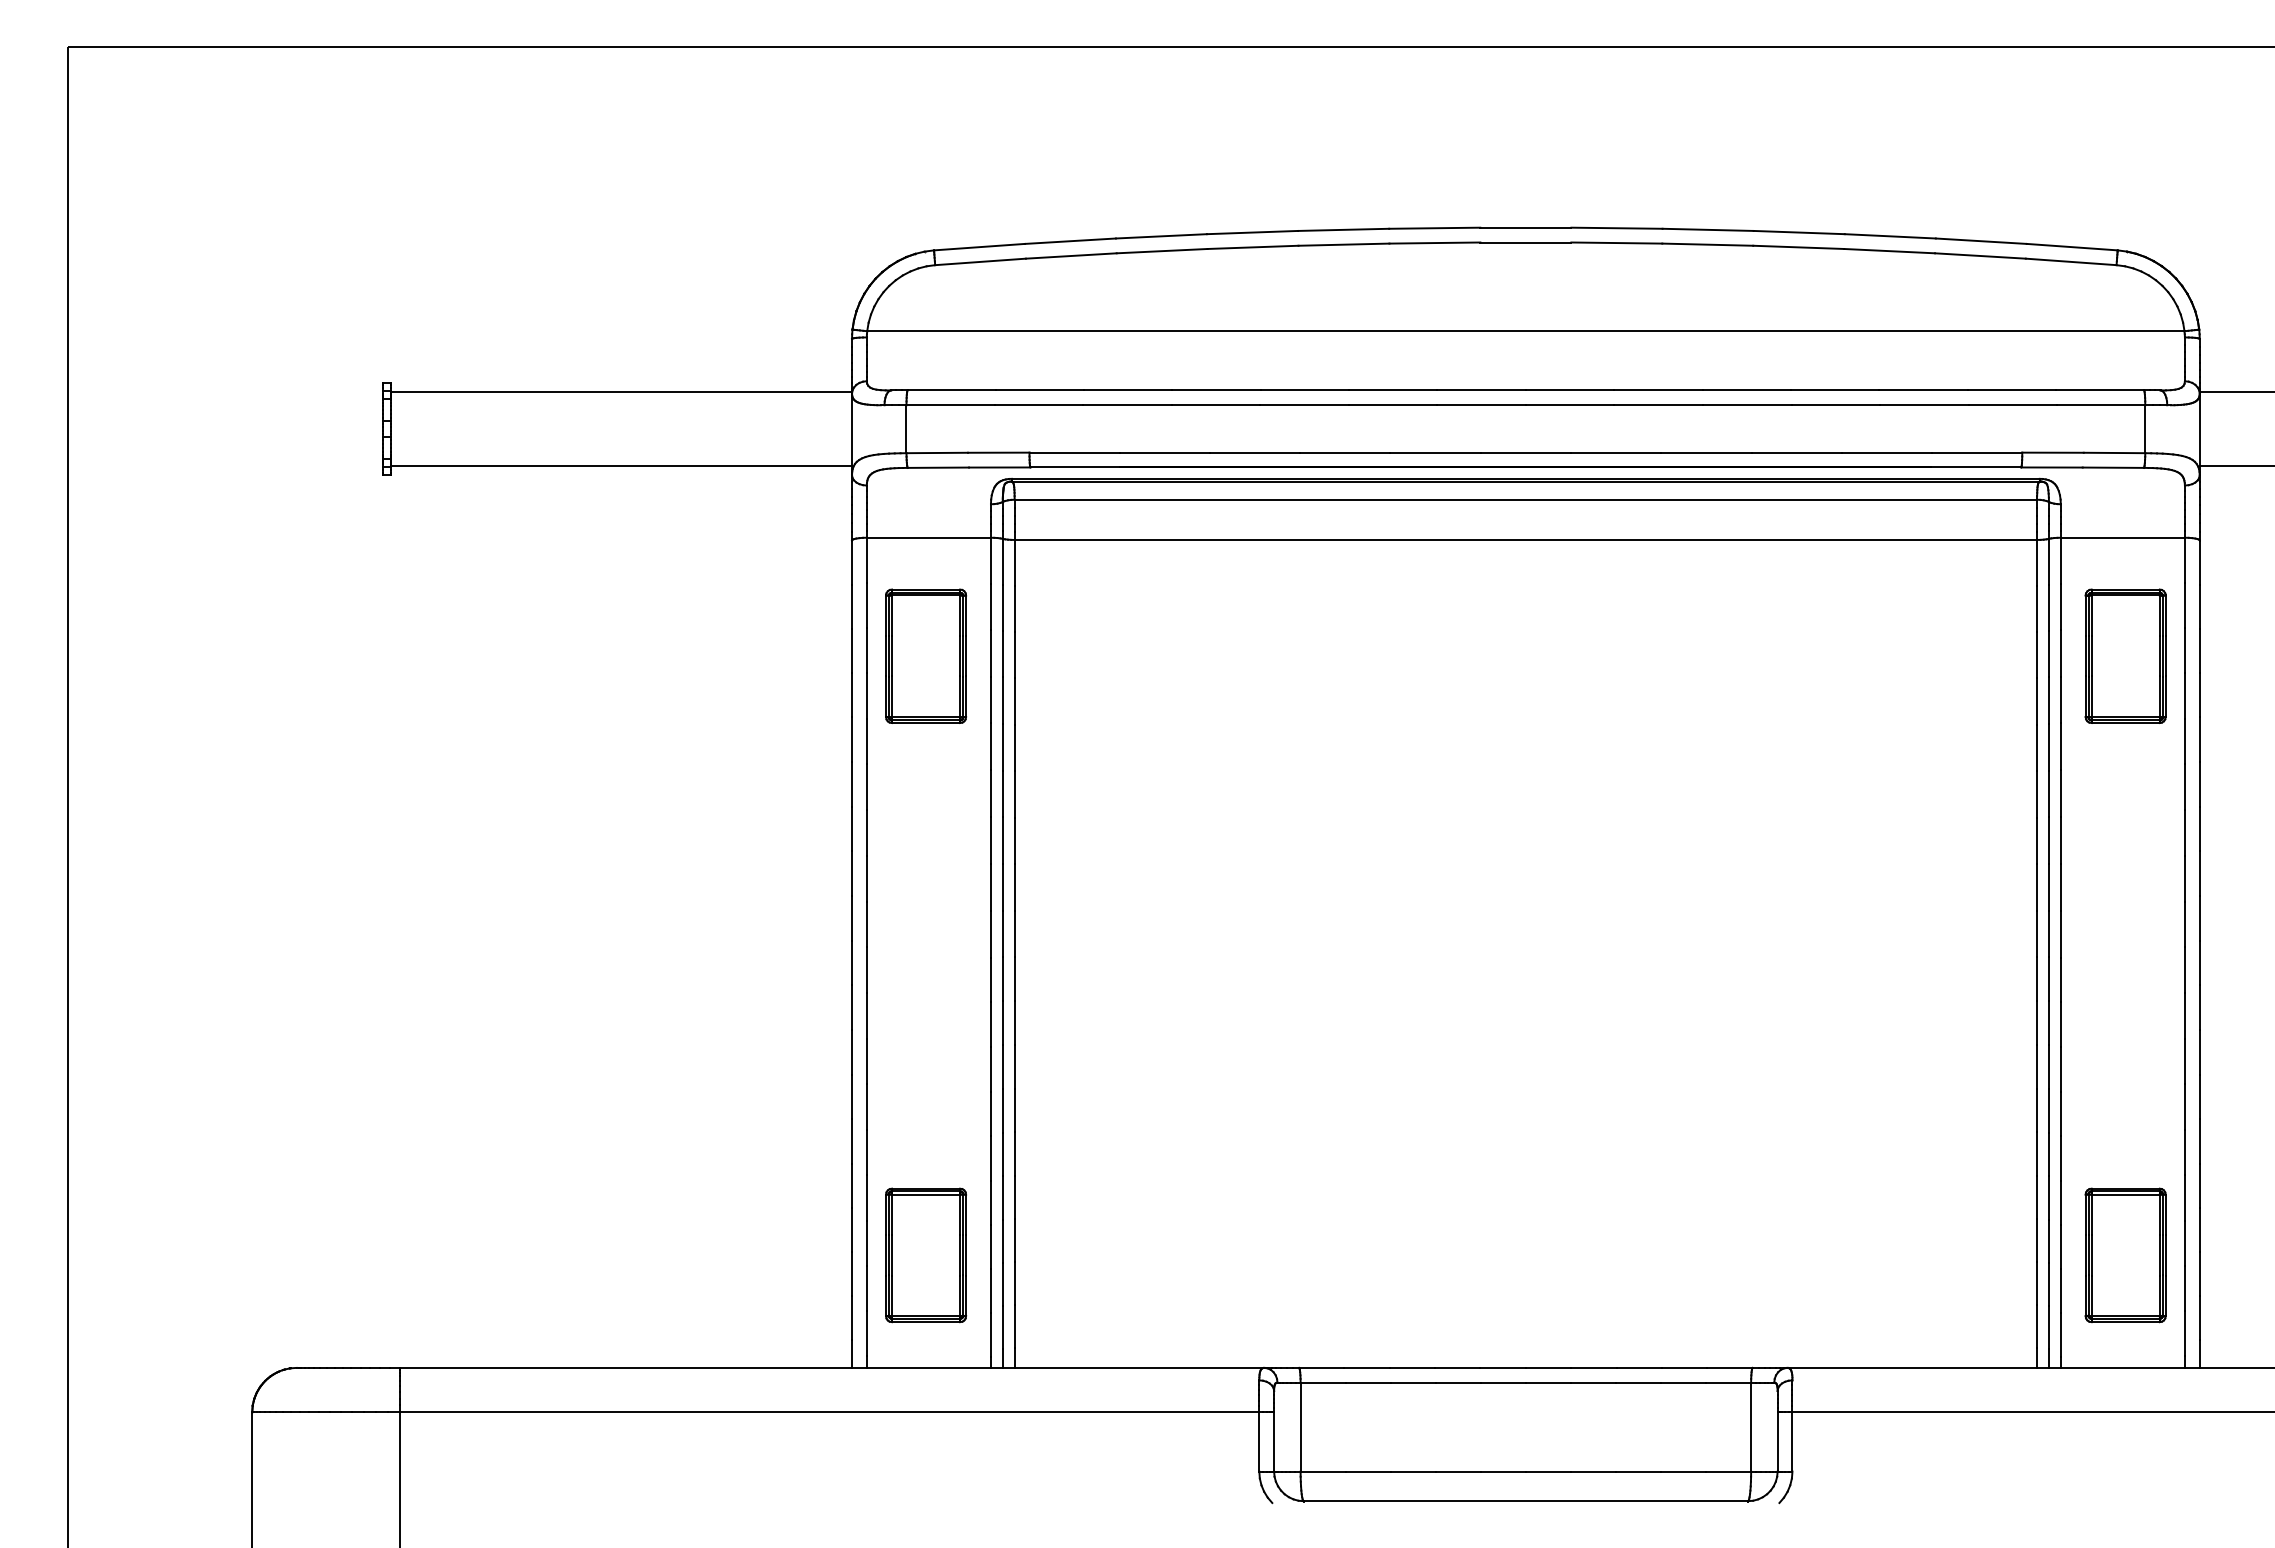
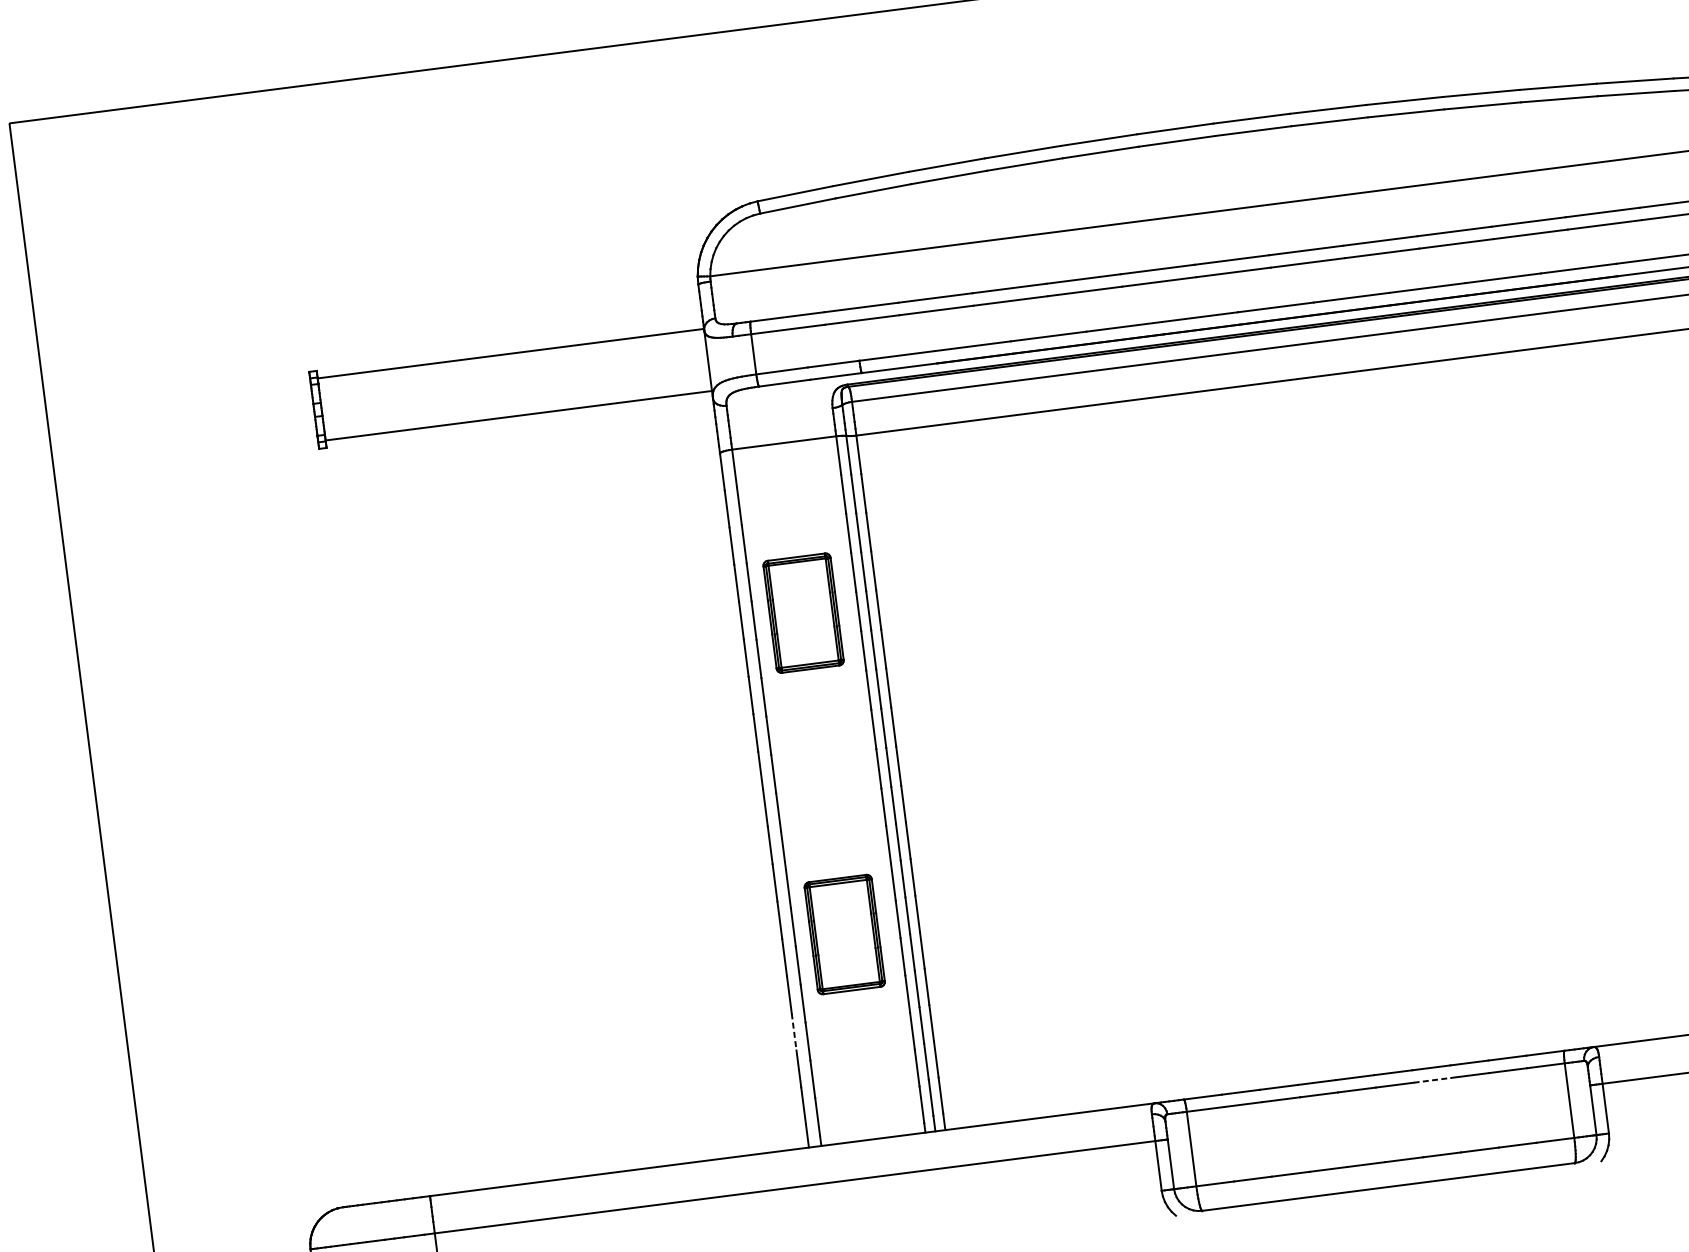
part: (926, 655) -> (803, 612), moved
line: (852, 1230) -> (794, 1032), solid -> dashed
part: (926, 1255) -> (845, 934), moved
line: (1593, 1382) -> (1432, 1080), solid -> dashed

